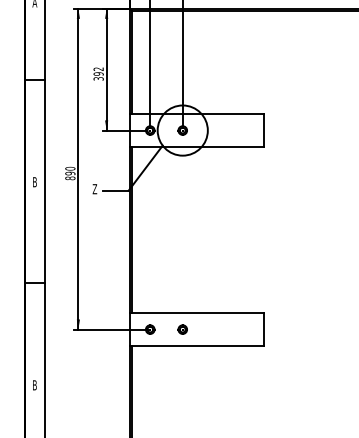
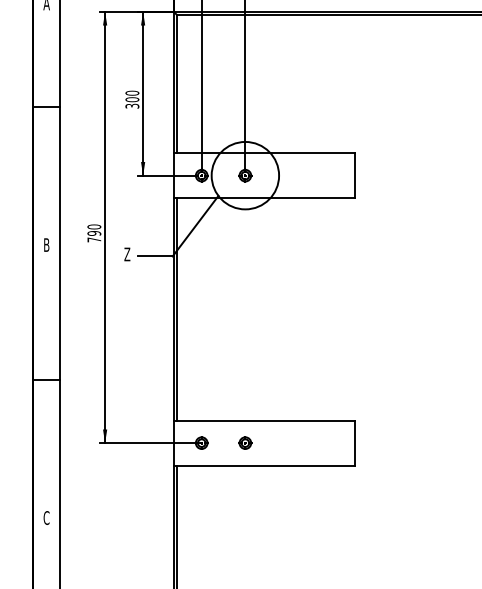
text: (98, 71) -> (132, 96), 392 -> 300
text: (70, 178) -> (94, 240), 890 -> 790
text: (34, 385) -> (46, 518), B -> C

